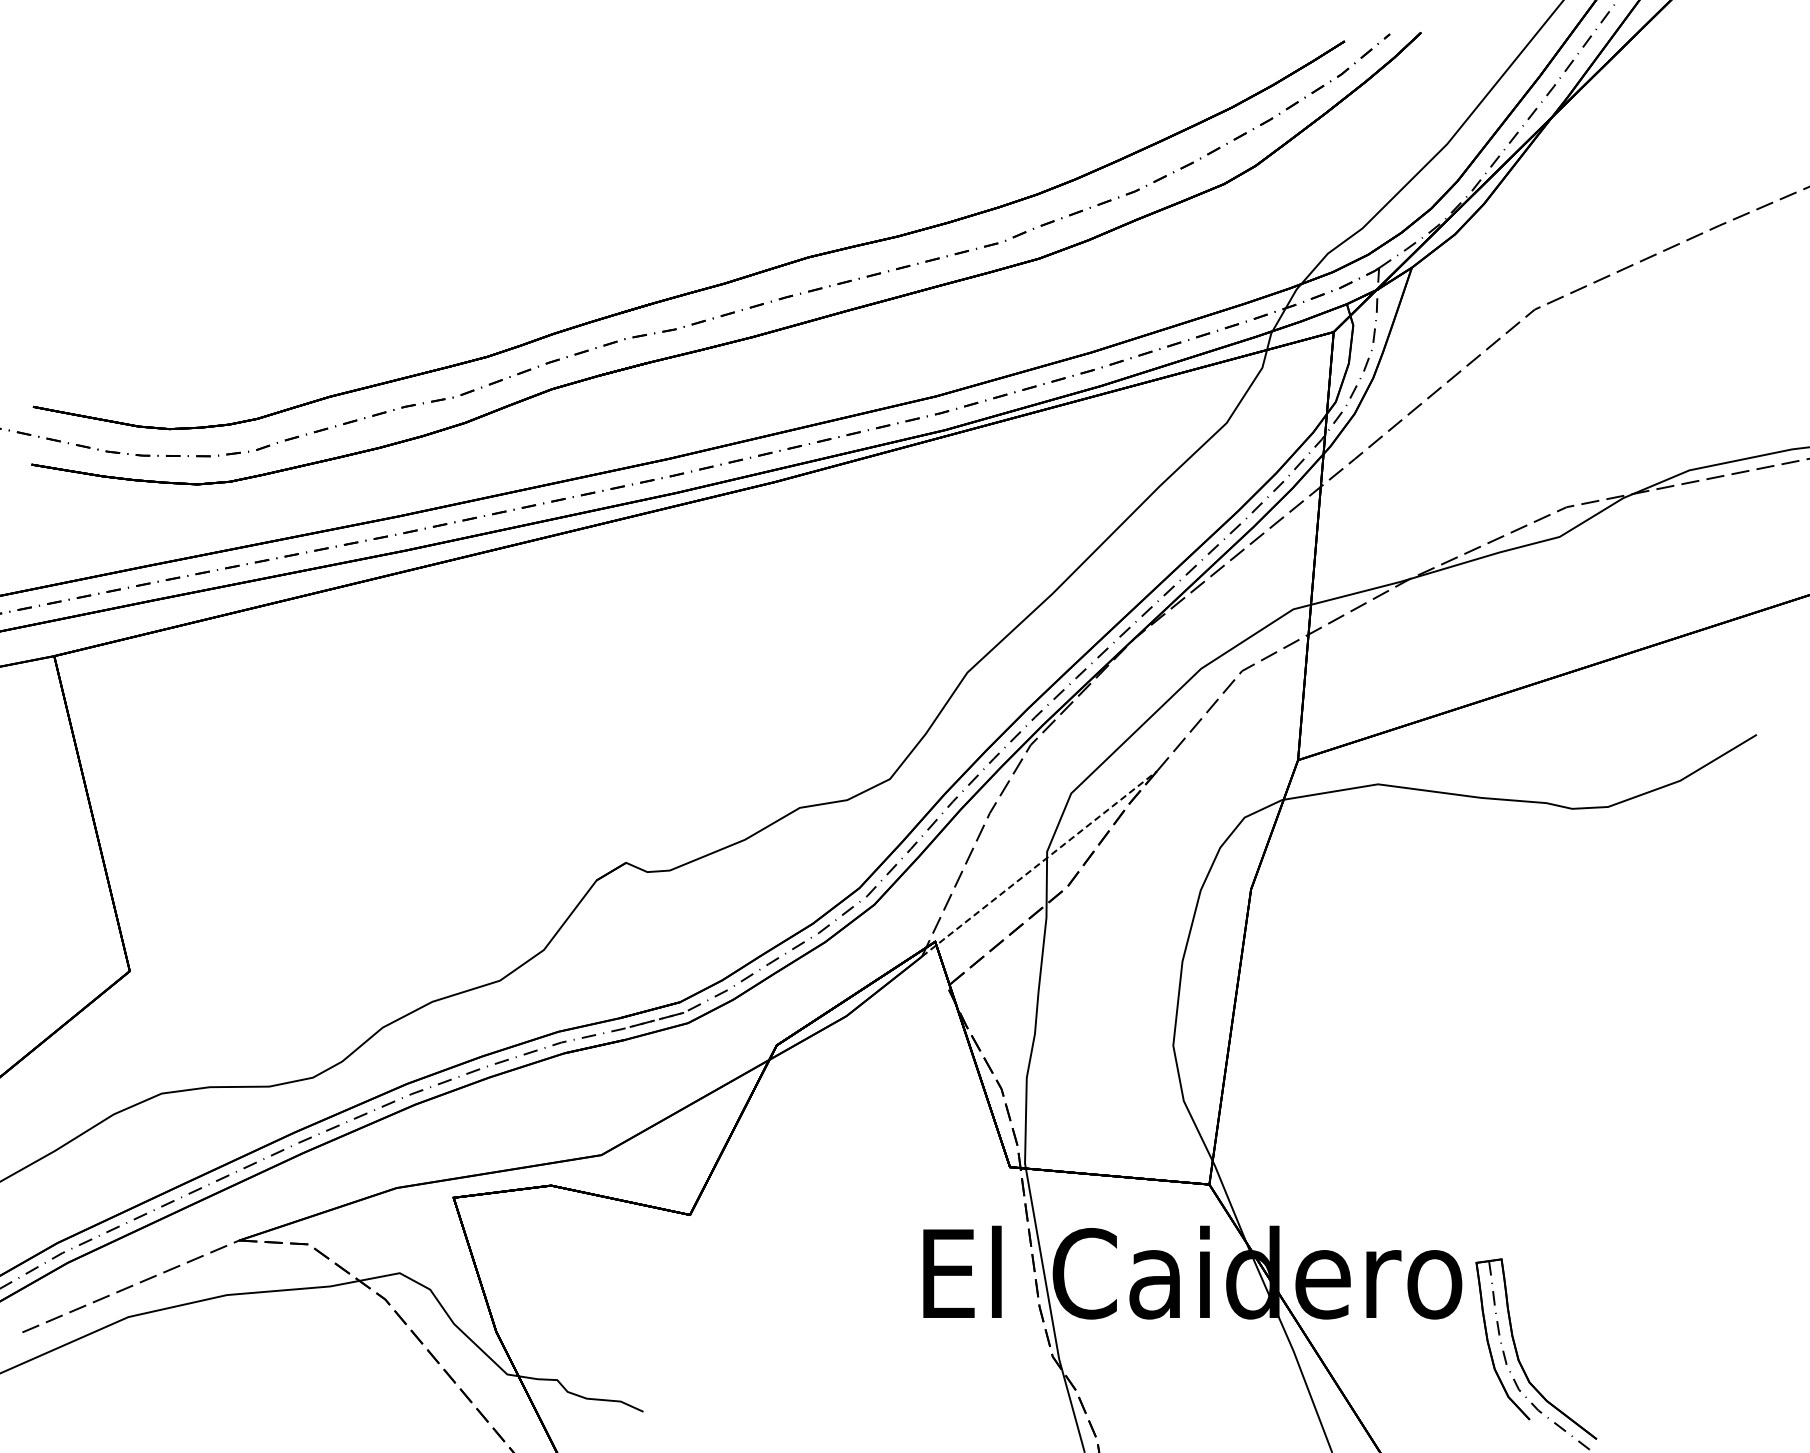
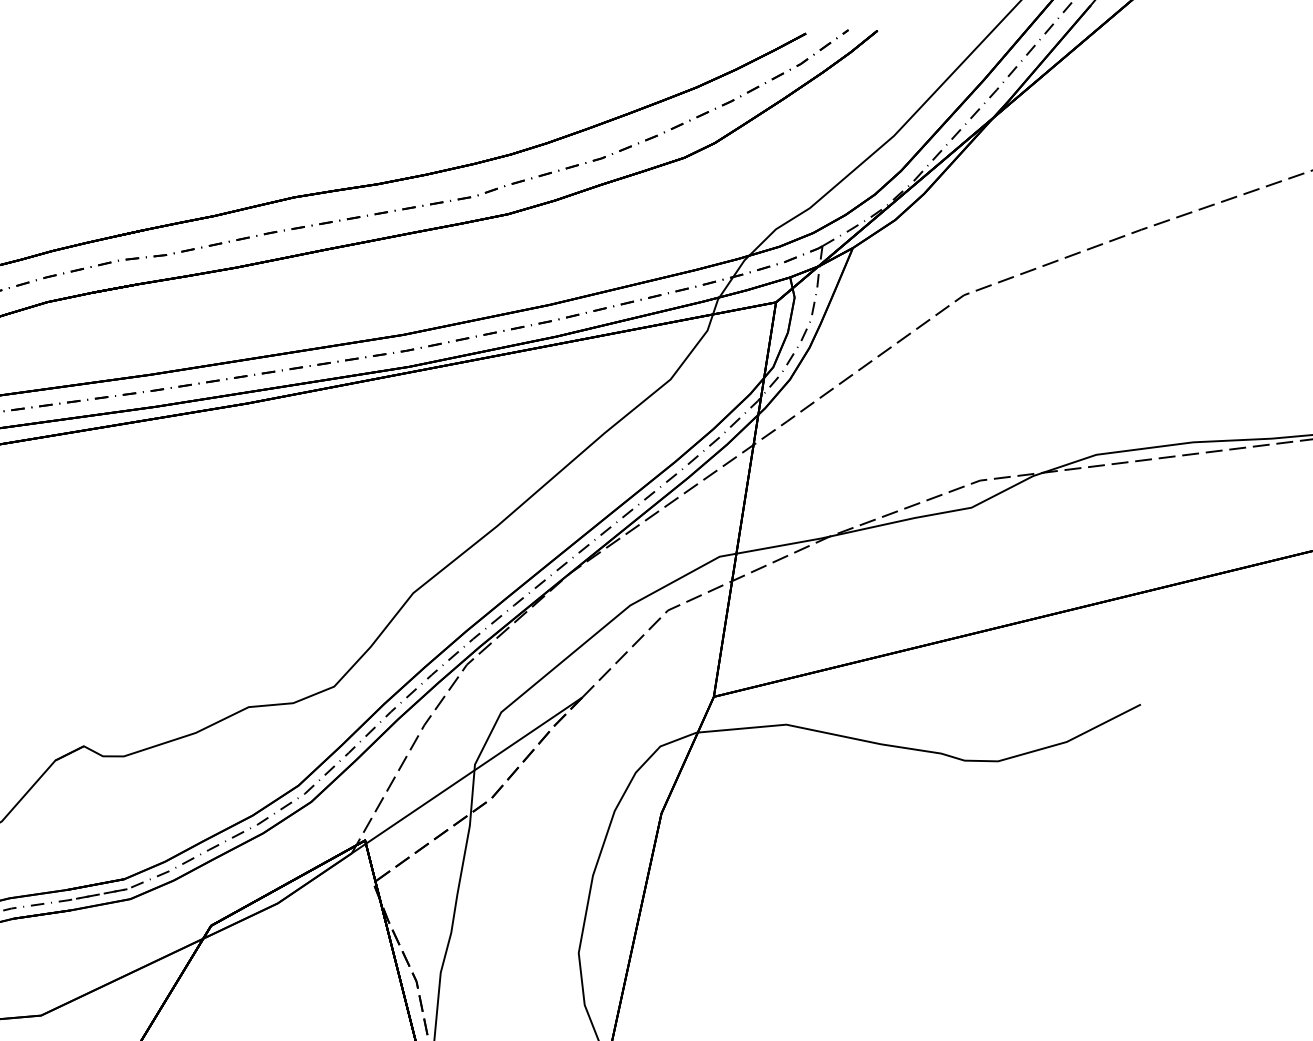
line: (1039, 863) -> (467, 775), dashed -> solid

